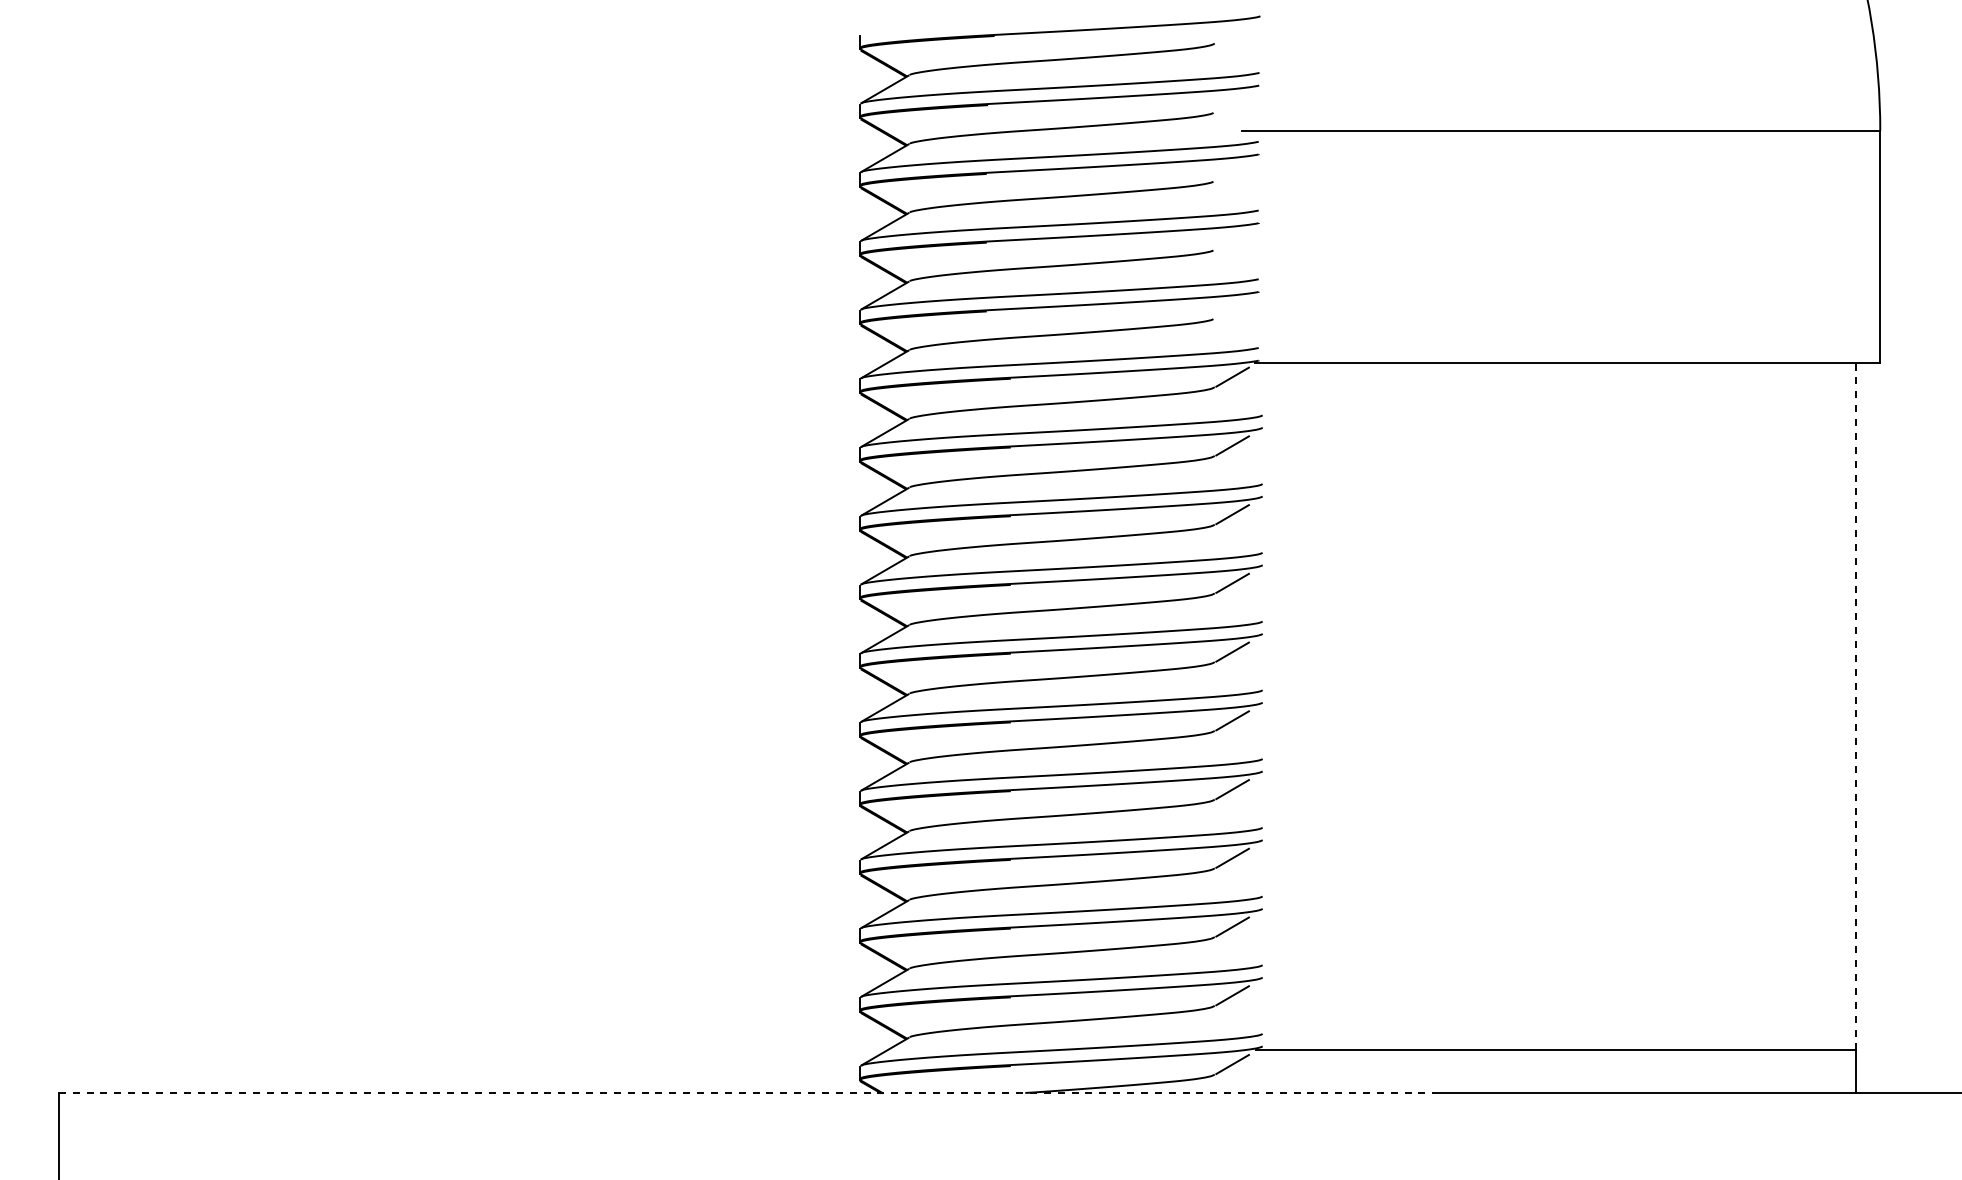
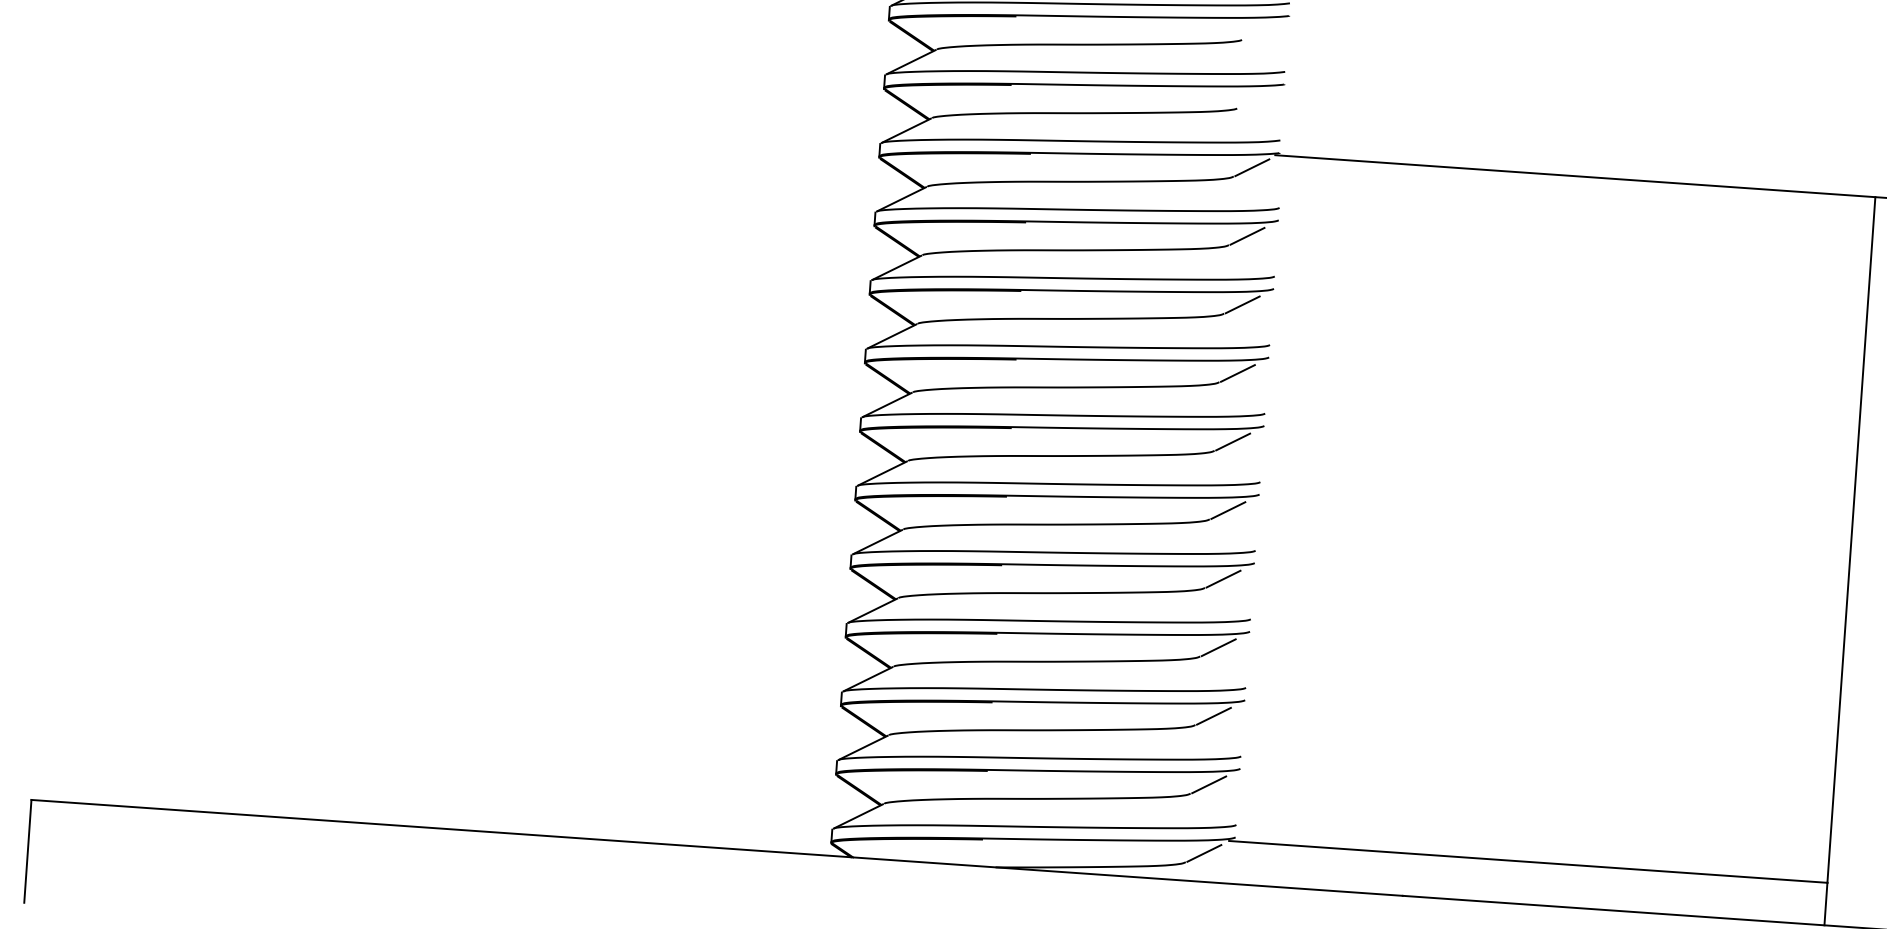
line: (1856, 706) -> (1851, 539), dashed -> solid
line: (746, 1092) -> (717, 847), dashed -> solid

